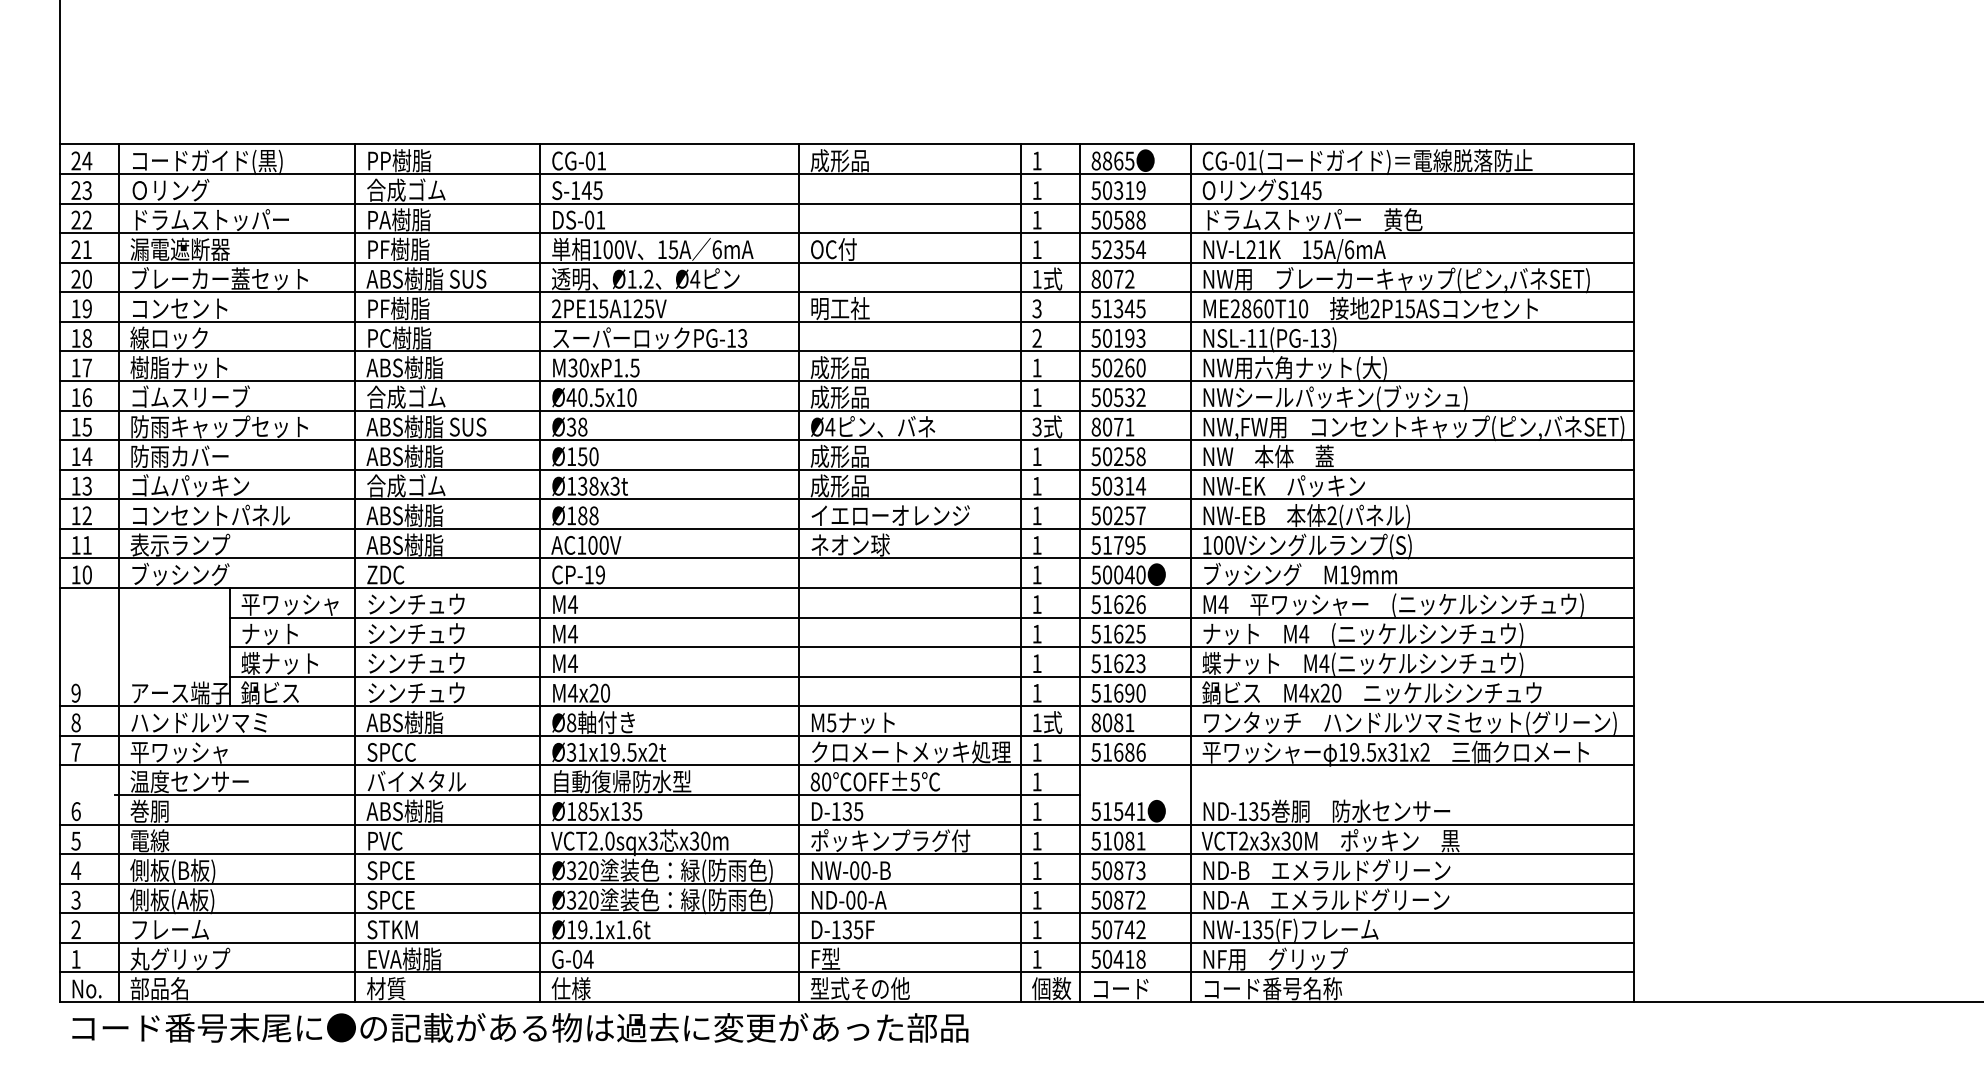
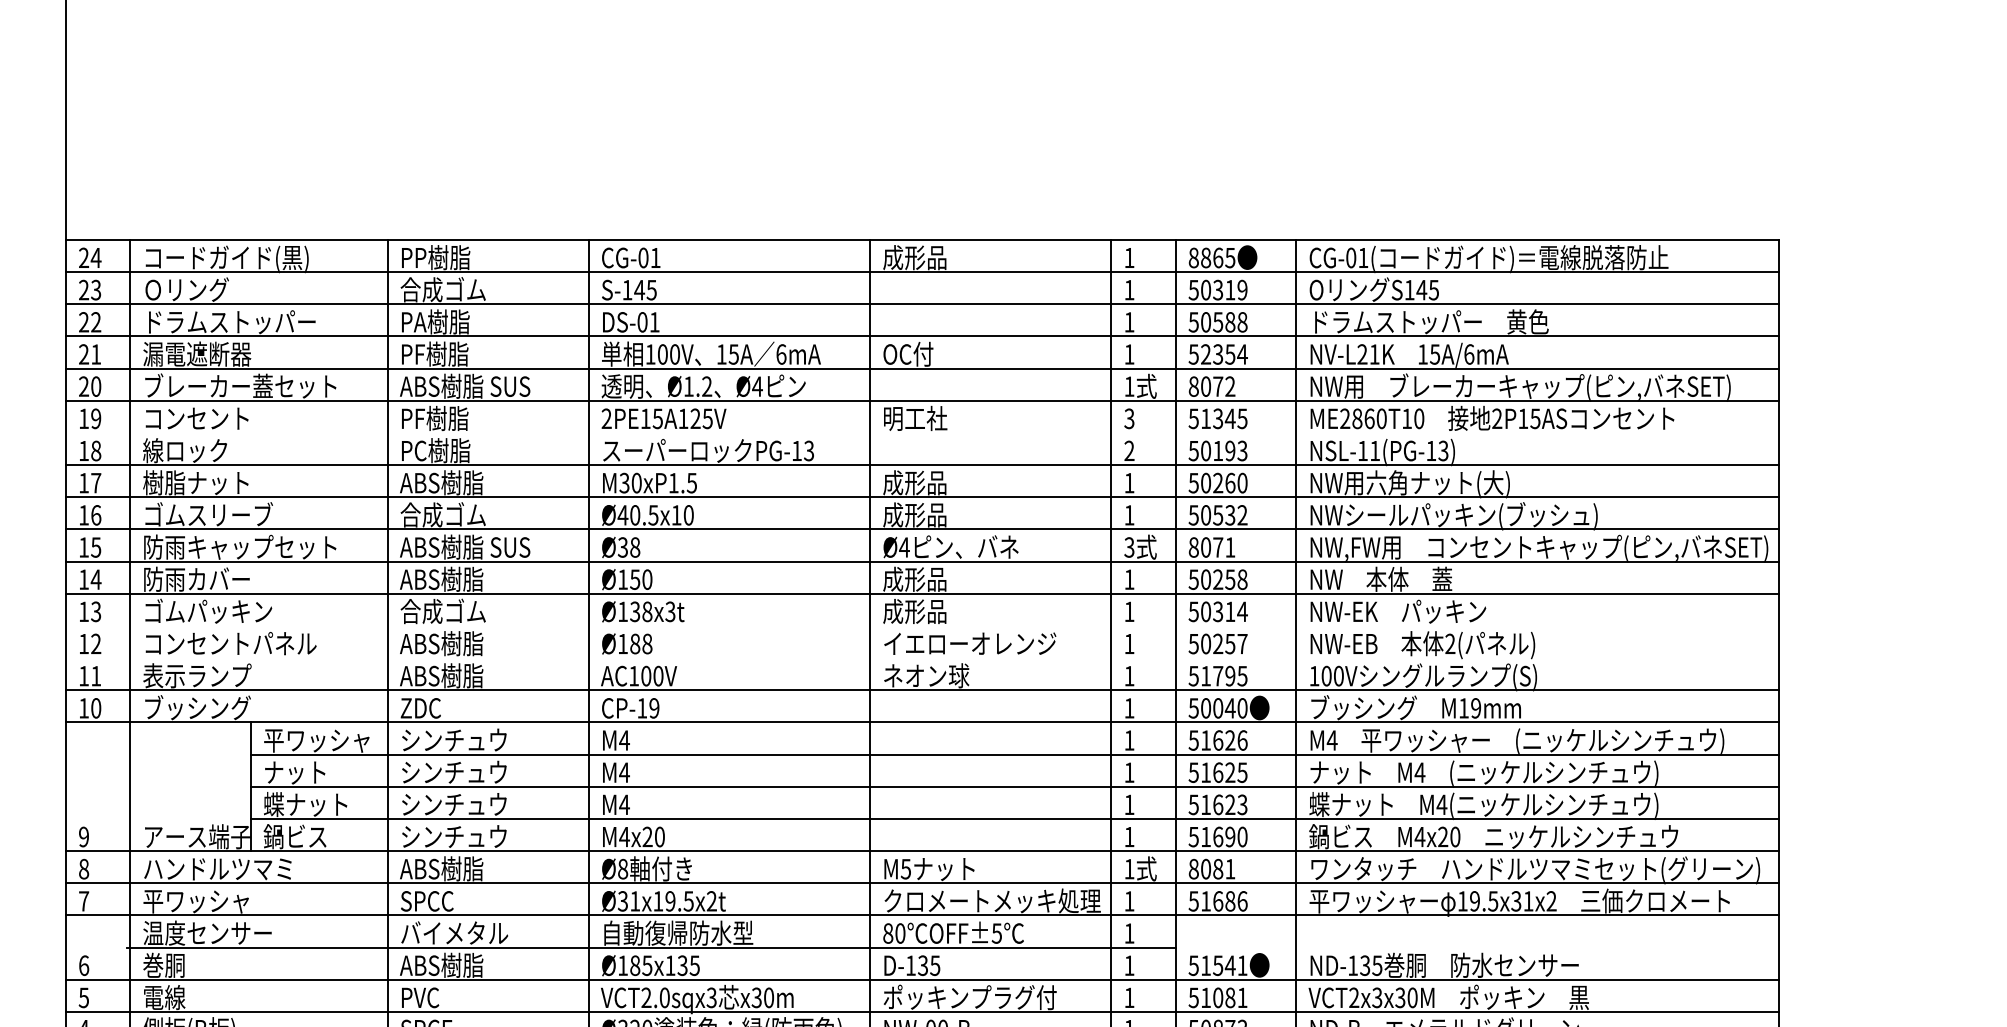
line: (846, 321) -> (922, 432), removed
line: (846, 499) -> (922, 626), removed
line: (846, 528) -> (922, 657), removed

